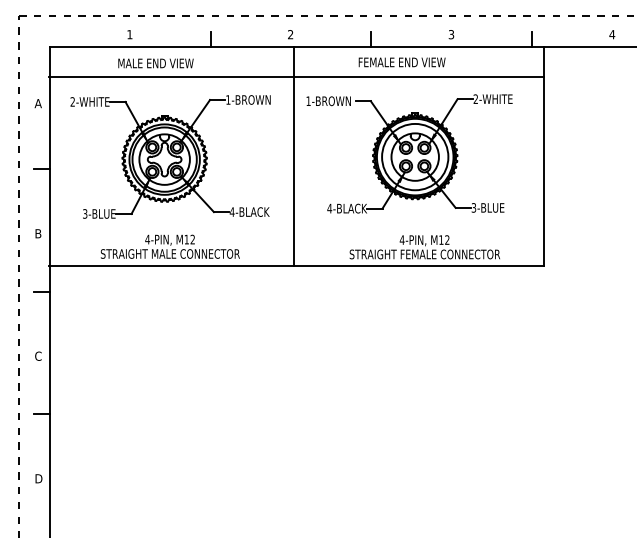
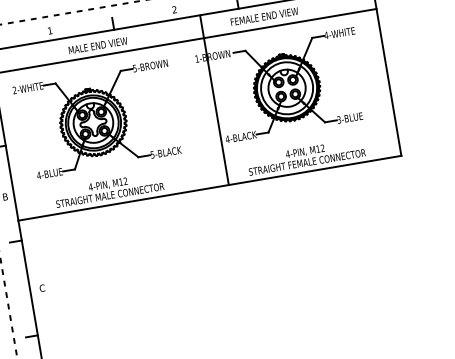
text: (155, 63) -> (97, 45), moved
text: (475, 98) -> (326, 35), 2-WHITE -> 4-WHITE
text: (228, 99) -> (134, 68), 1-BROWN -> 5-BROWN
line: (293, 156) -> (214, 100), moved
text: (231, 211) -> (151, 154), 4-BLACK -> 5-BLACK
text: (84, 213) -> (38, 175), 3-BLUE -> 4-BLUE
text: (38, 355) -> (42, 287), moved

